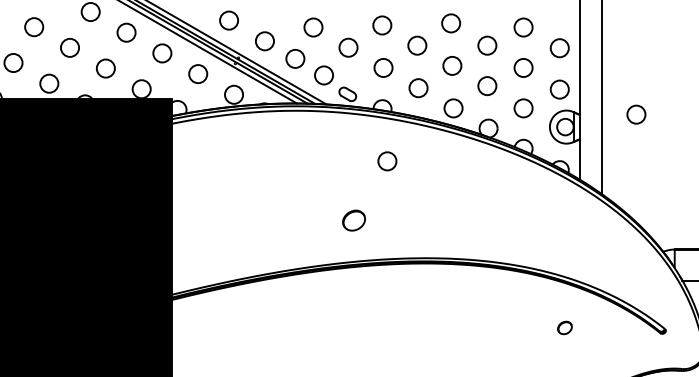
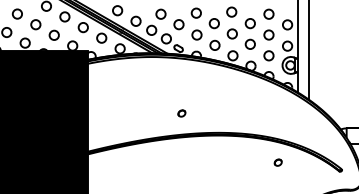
circle: (635, 113) -> (326, 58), removed
circle: (386, 160) -> (198, 82), removed
part: (353, 220) -> (181, 113), size x0.62
part: (563, 327) -> (277, 162), moved

